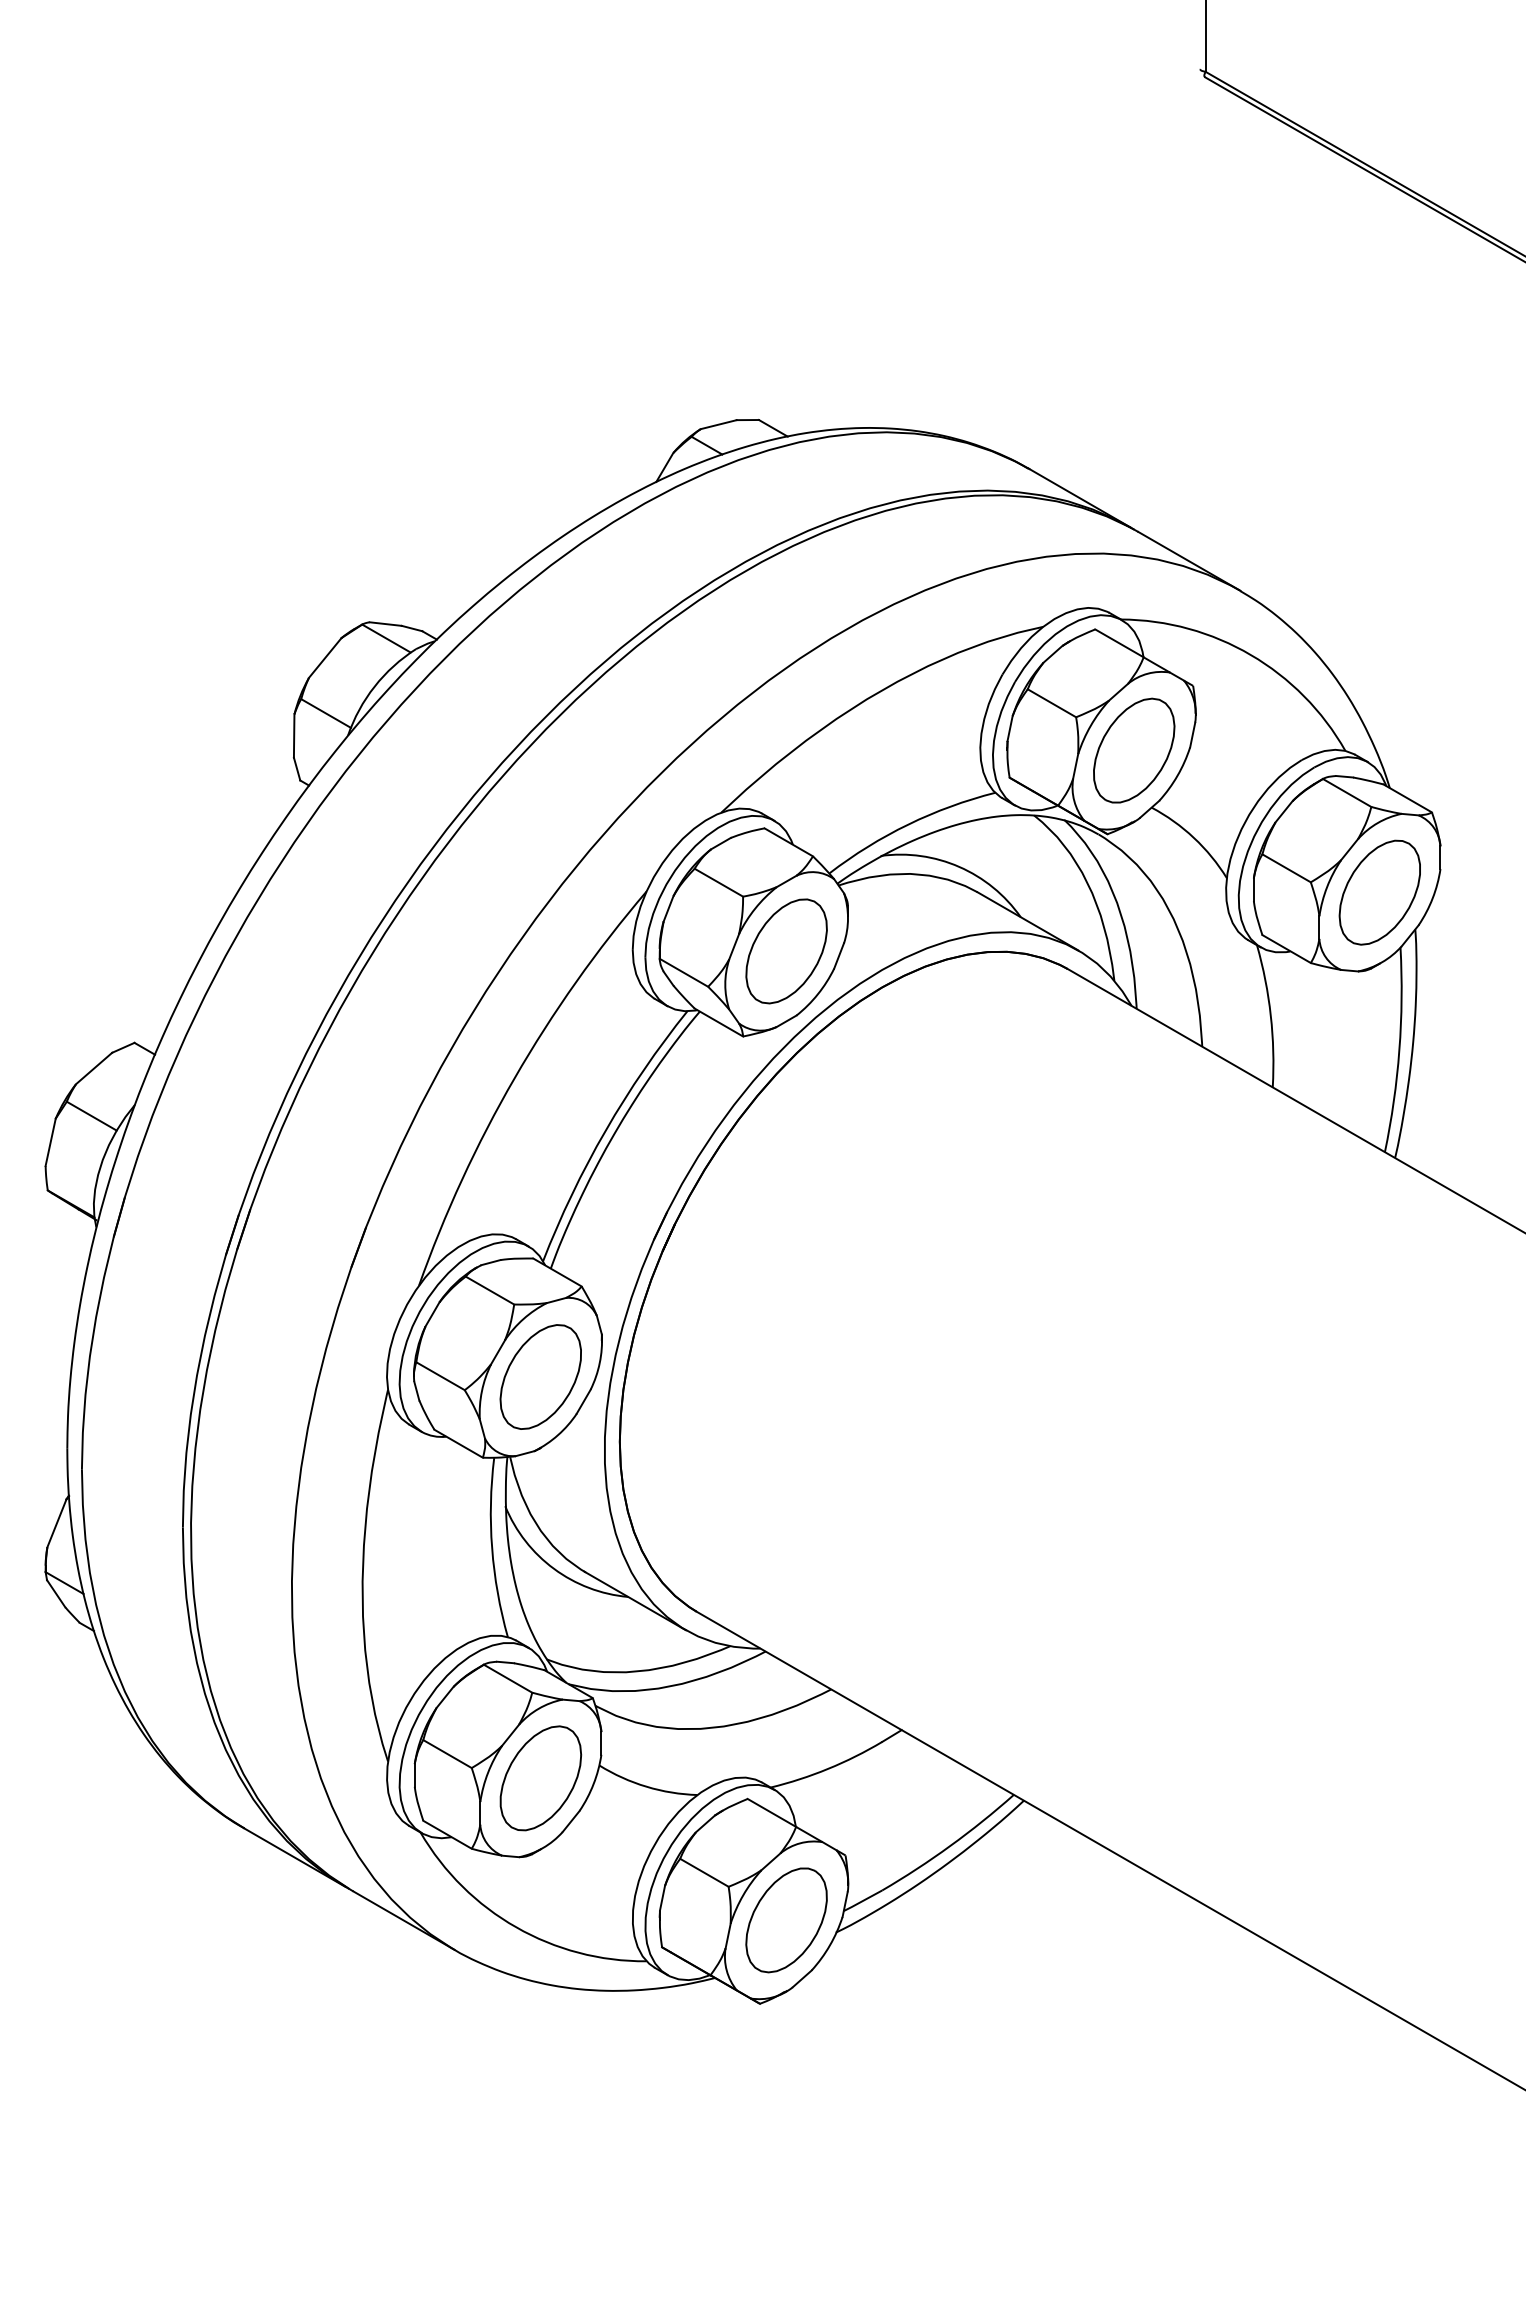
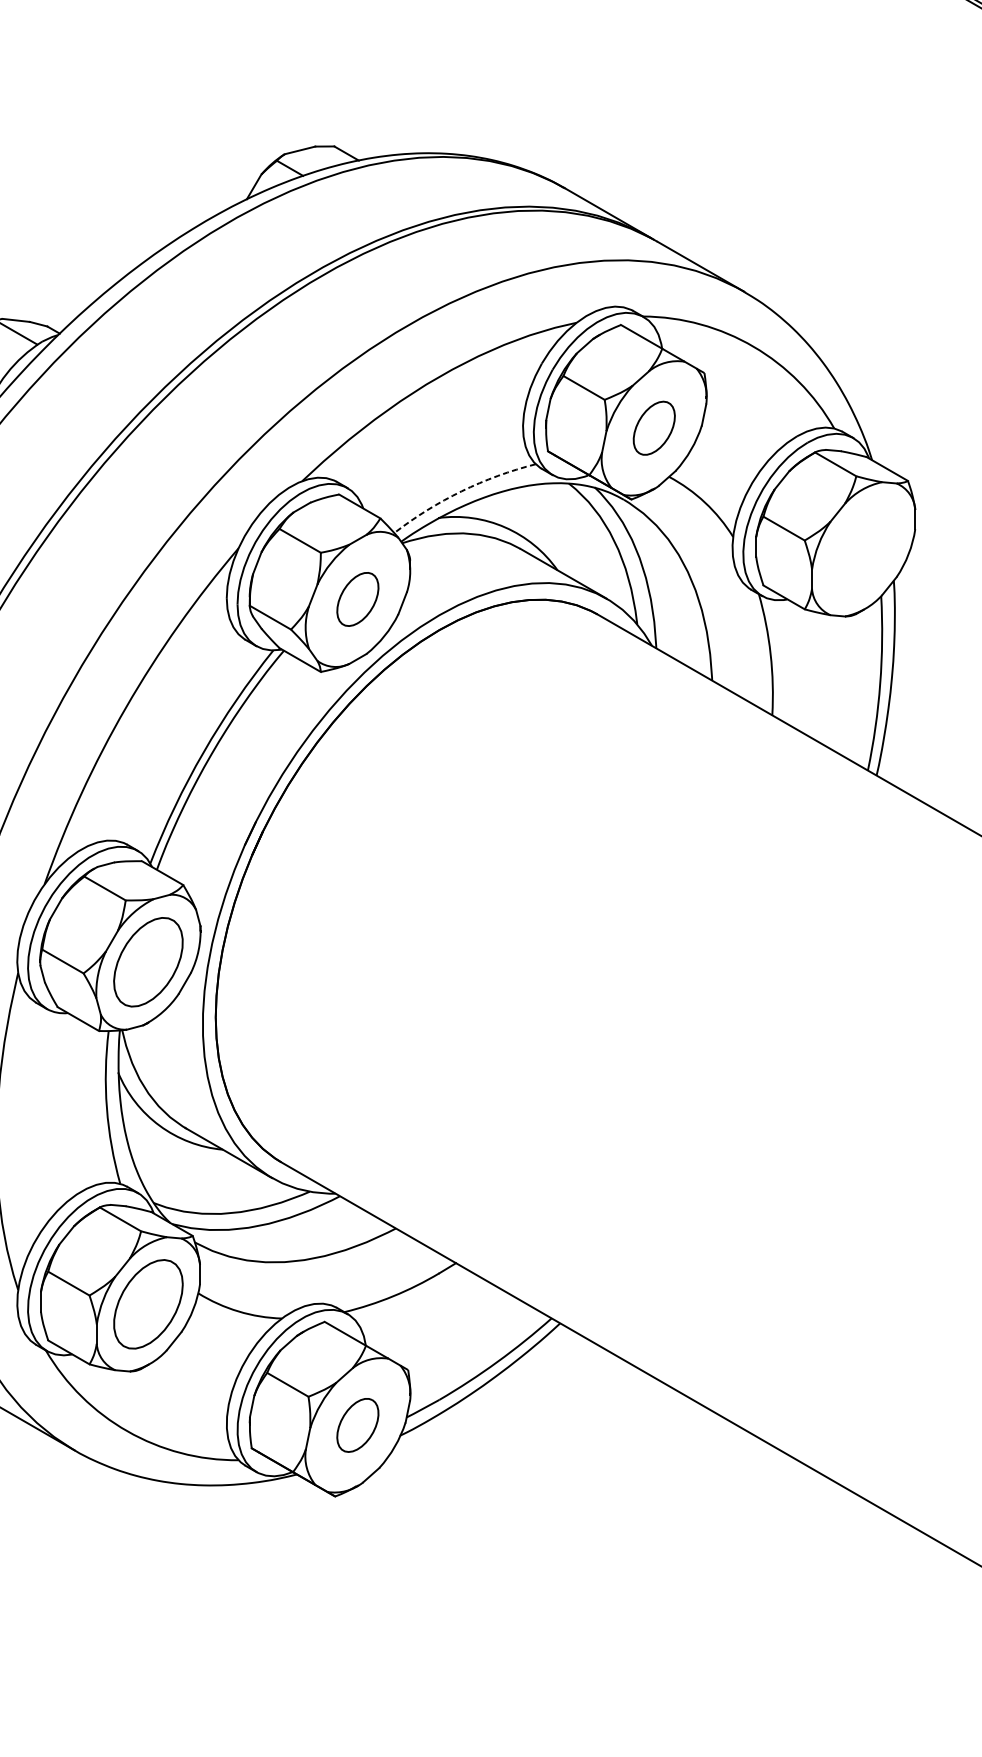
part: (1134, 750) -> (654, 428), size x0.6
arc: (908, 824) -> (461, 491), solid -> dashed
part: (1379, 892) -> (863, 549), removed
part: (786, 951) -> (357, 599), size x0.6
part: (786, 1920) -> (357, 1425), size x0.6

